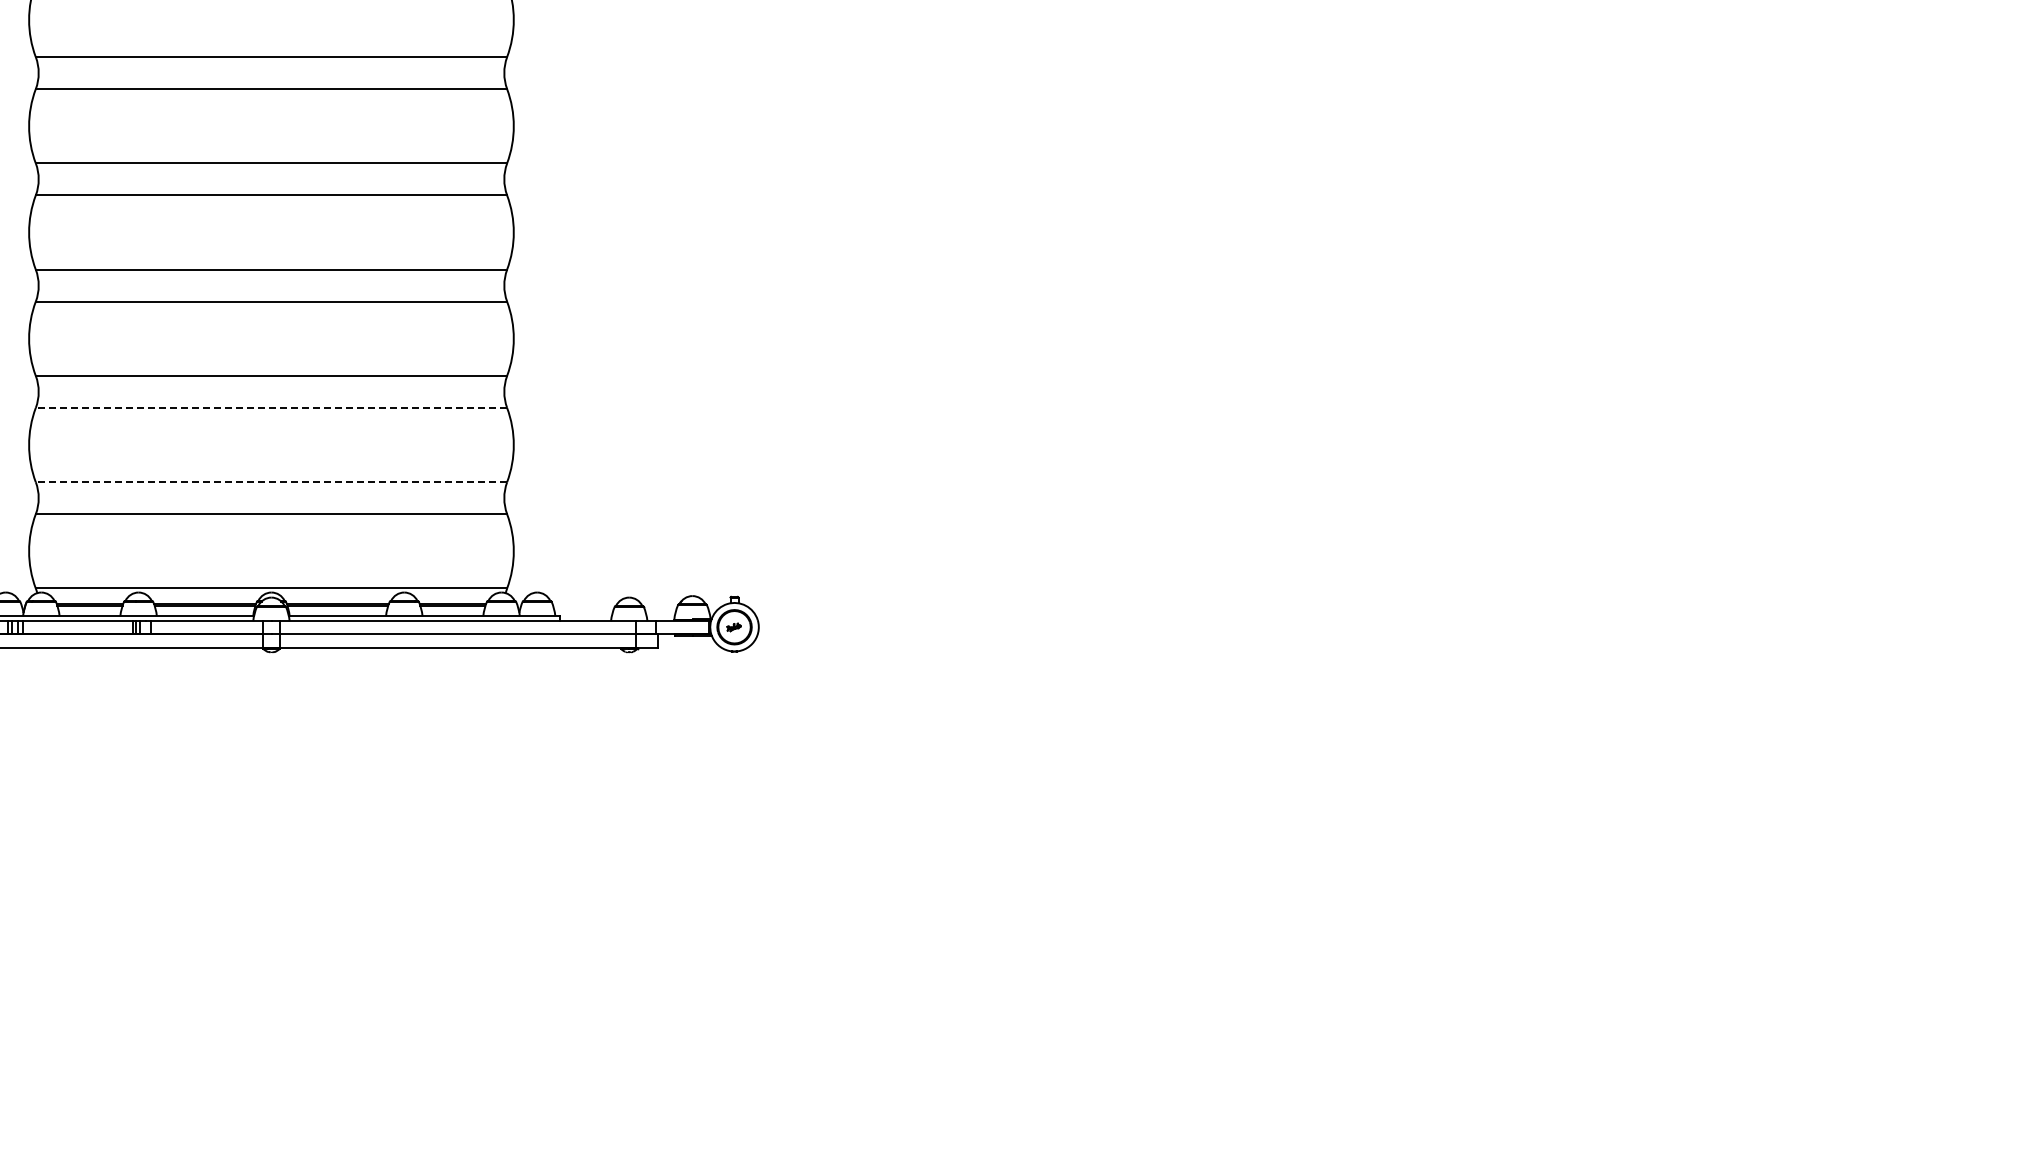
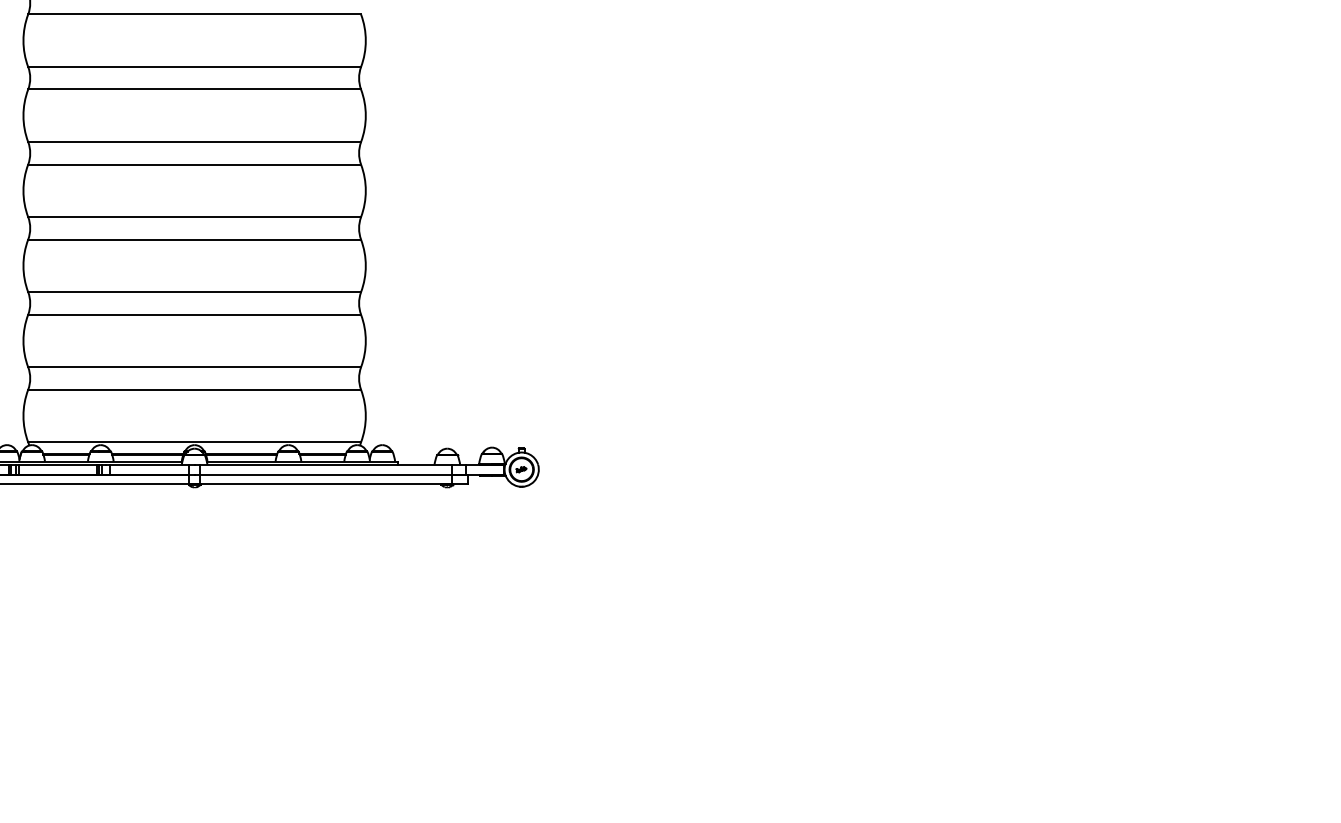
line: (271, 407) -> (194, 314), dashed -> solid
line: (271, 482) -> (194, 367), dashed -> solid

